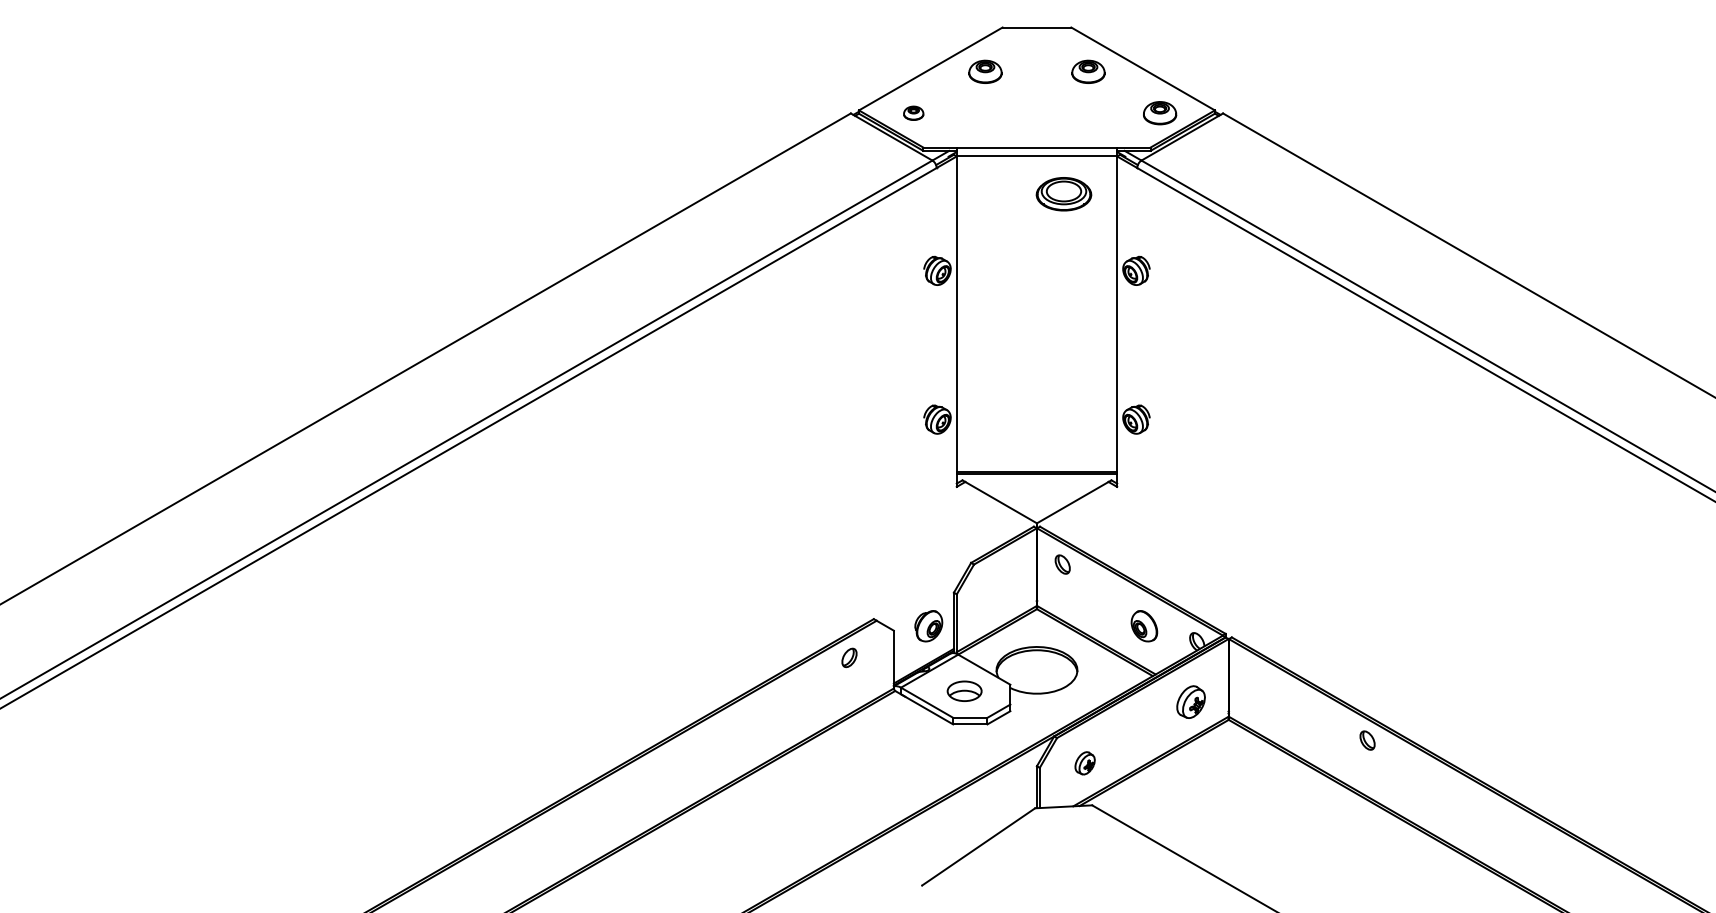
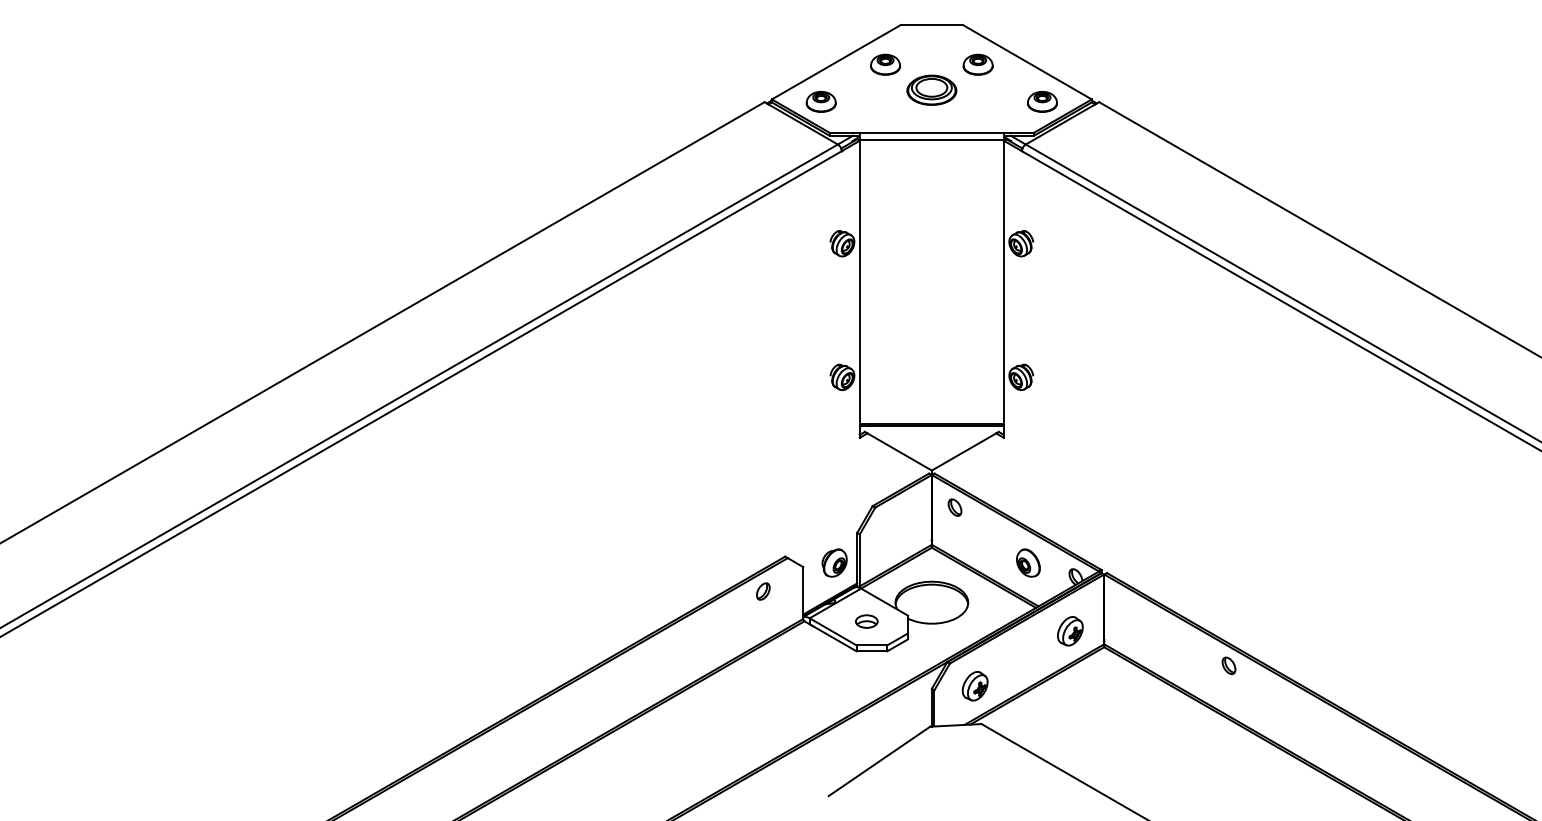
part: (913, 113) -> (820, 102), size x1.67
part: (1063, 194) -> (931, 90), moved
part: (964, 691) -> (866, 621), size x0.71
part: (1084, 763) -> (974, 686), size x1.43

